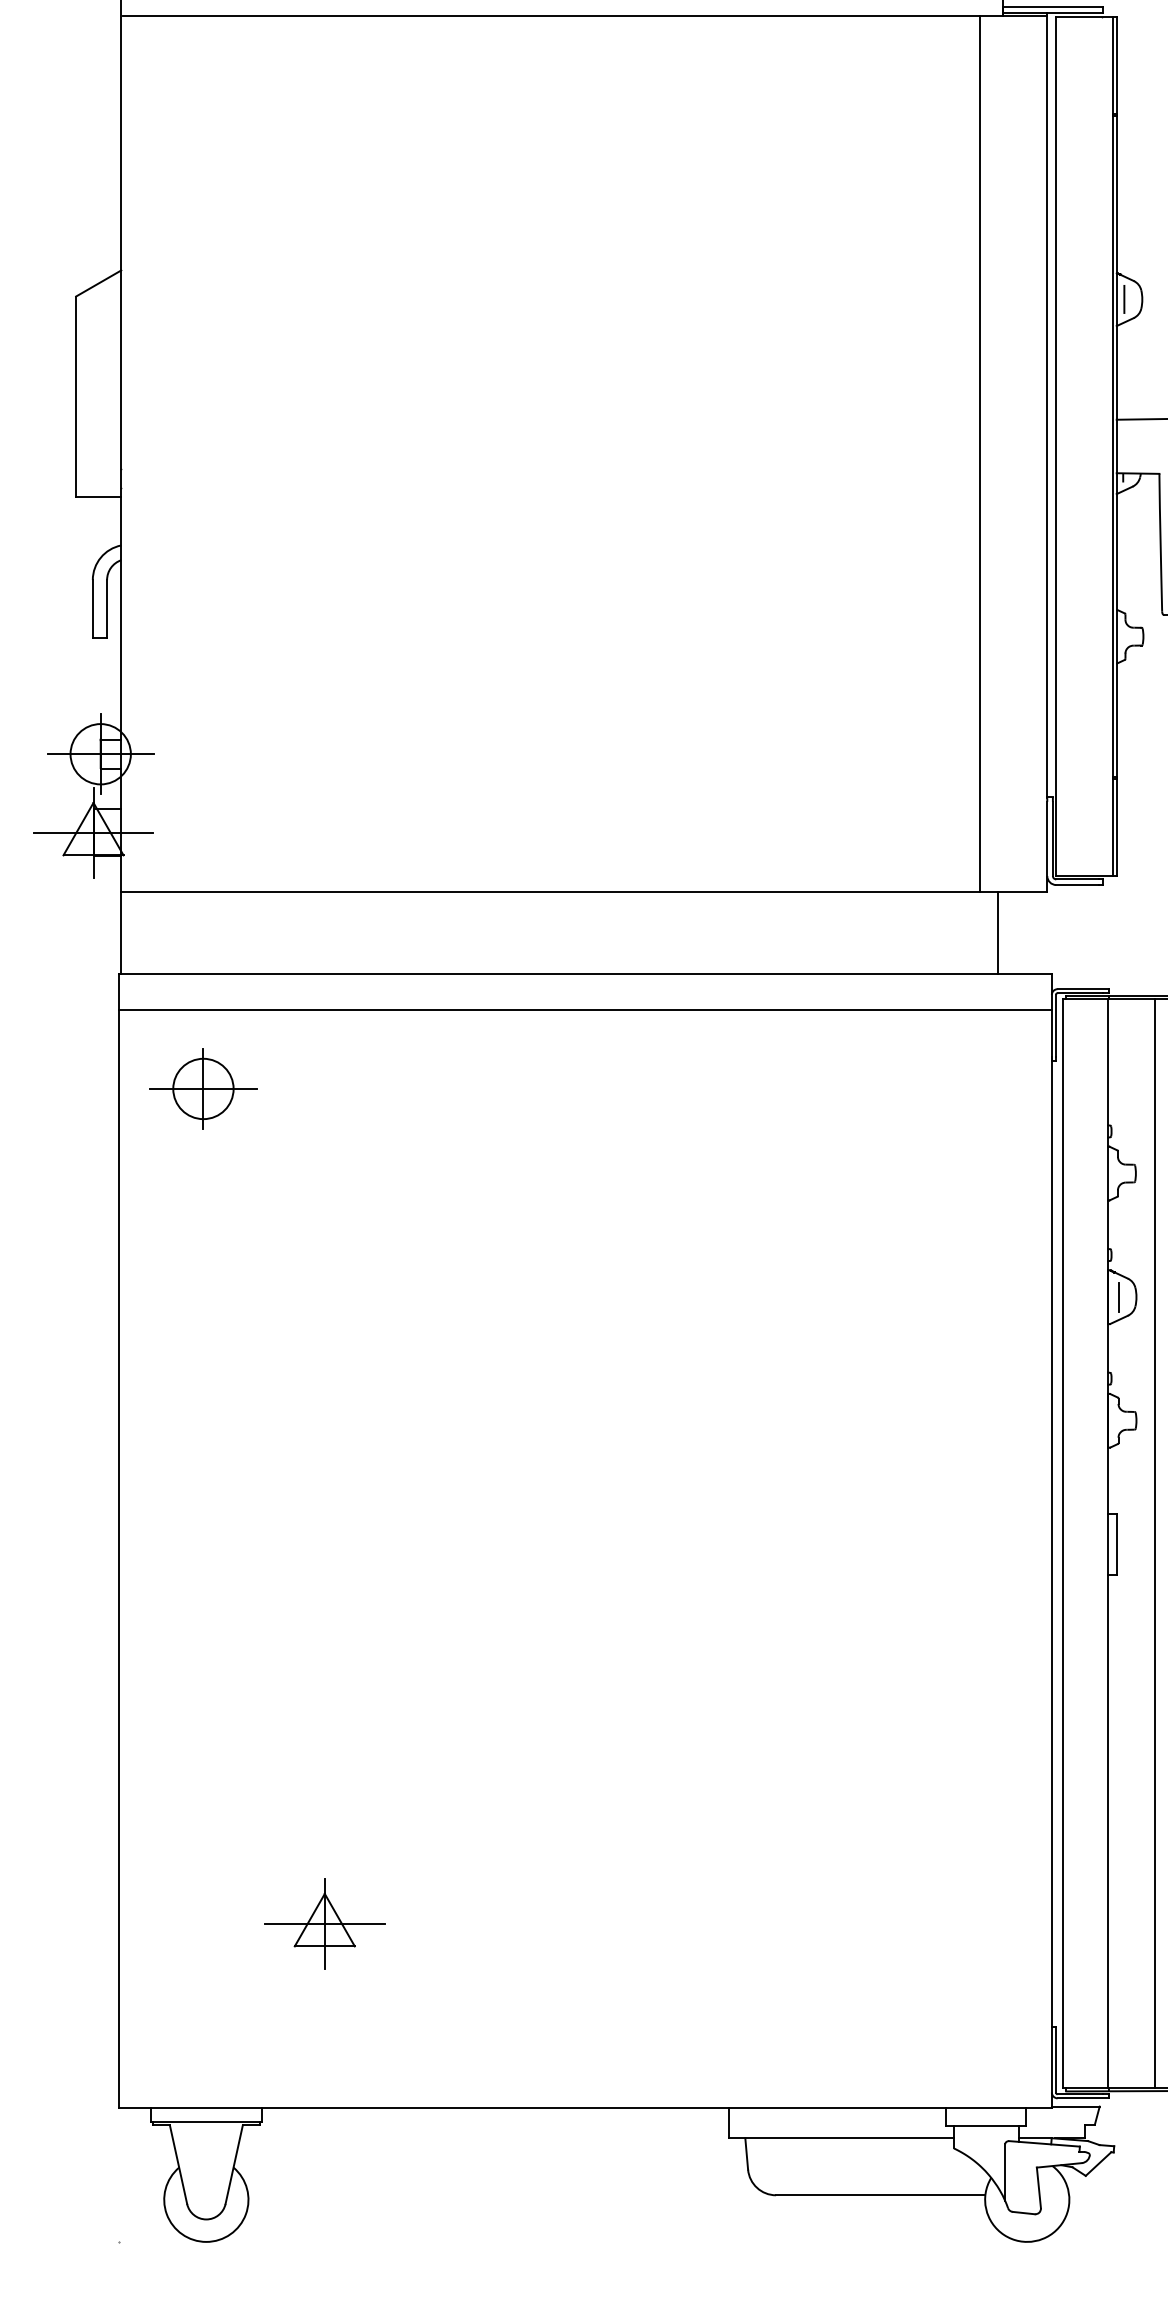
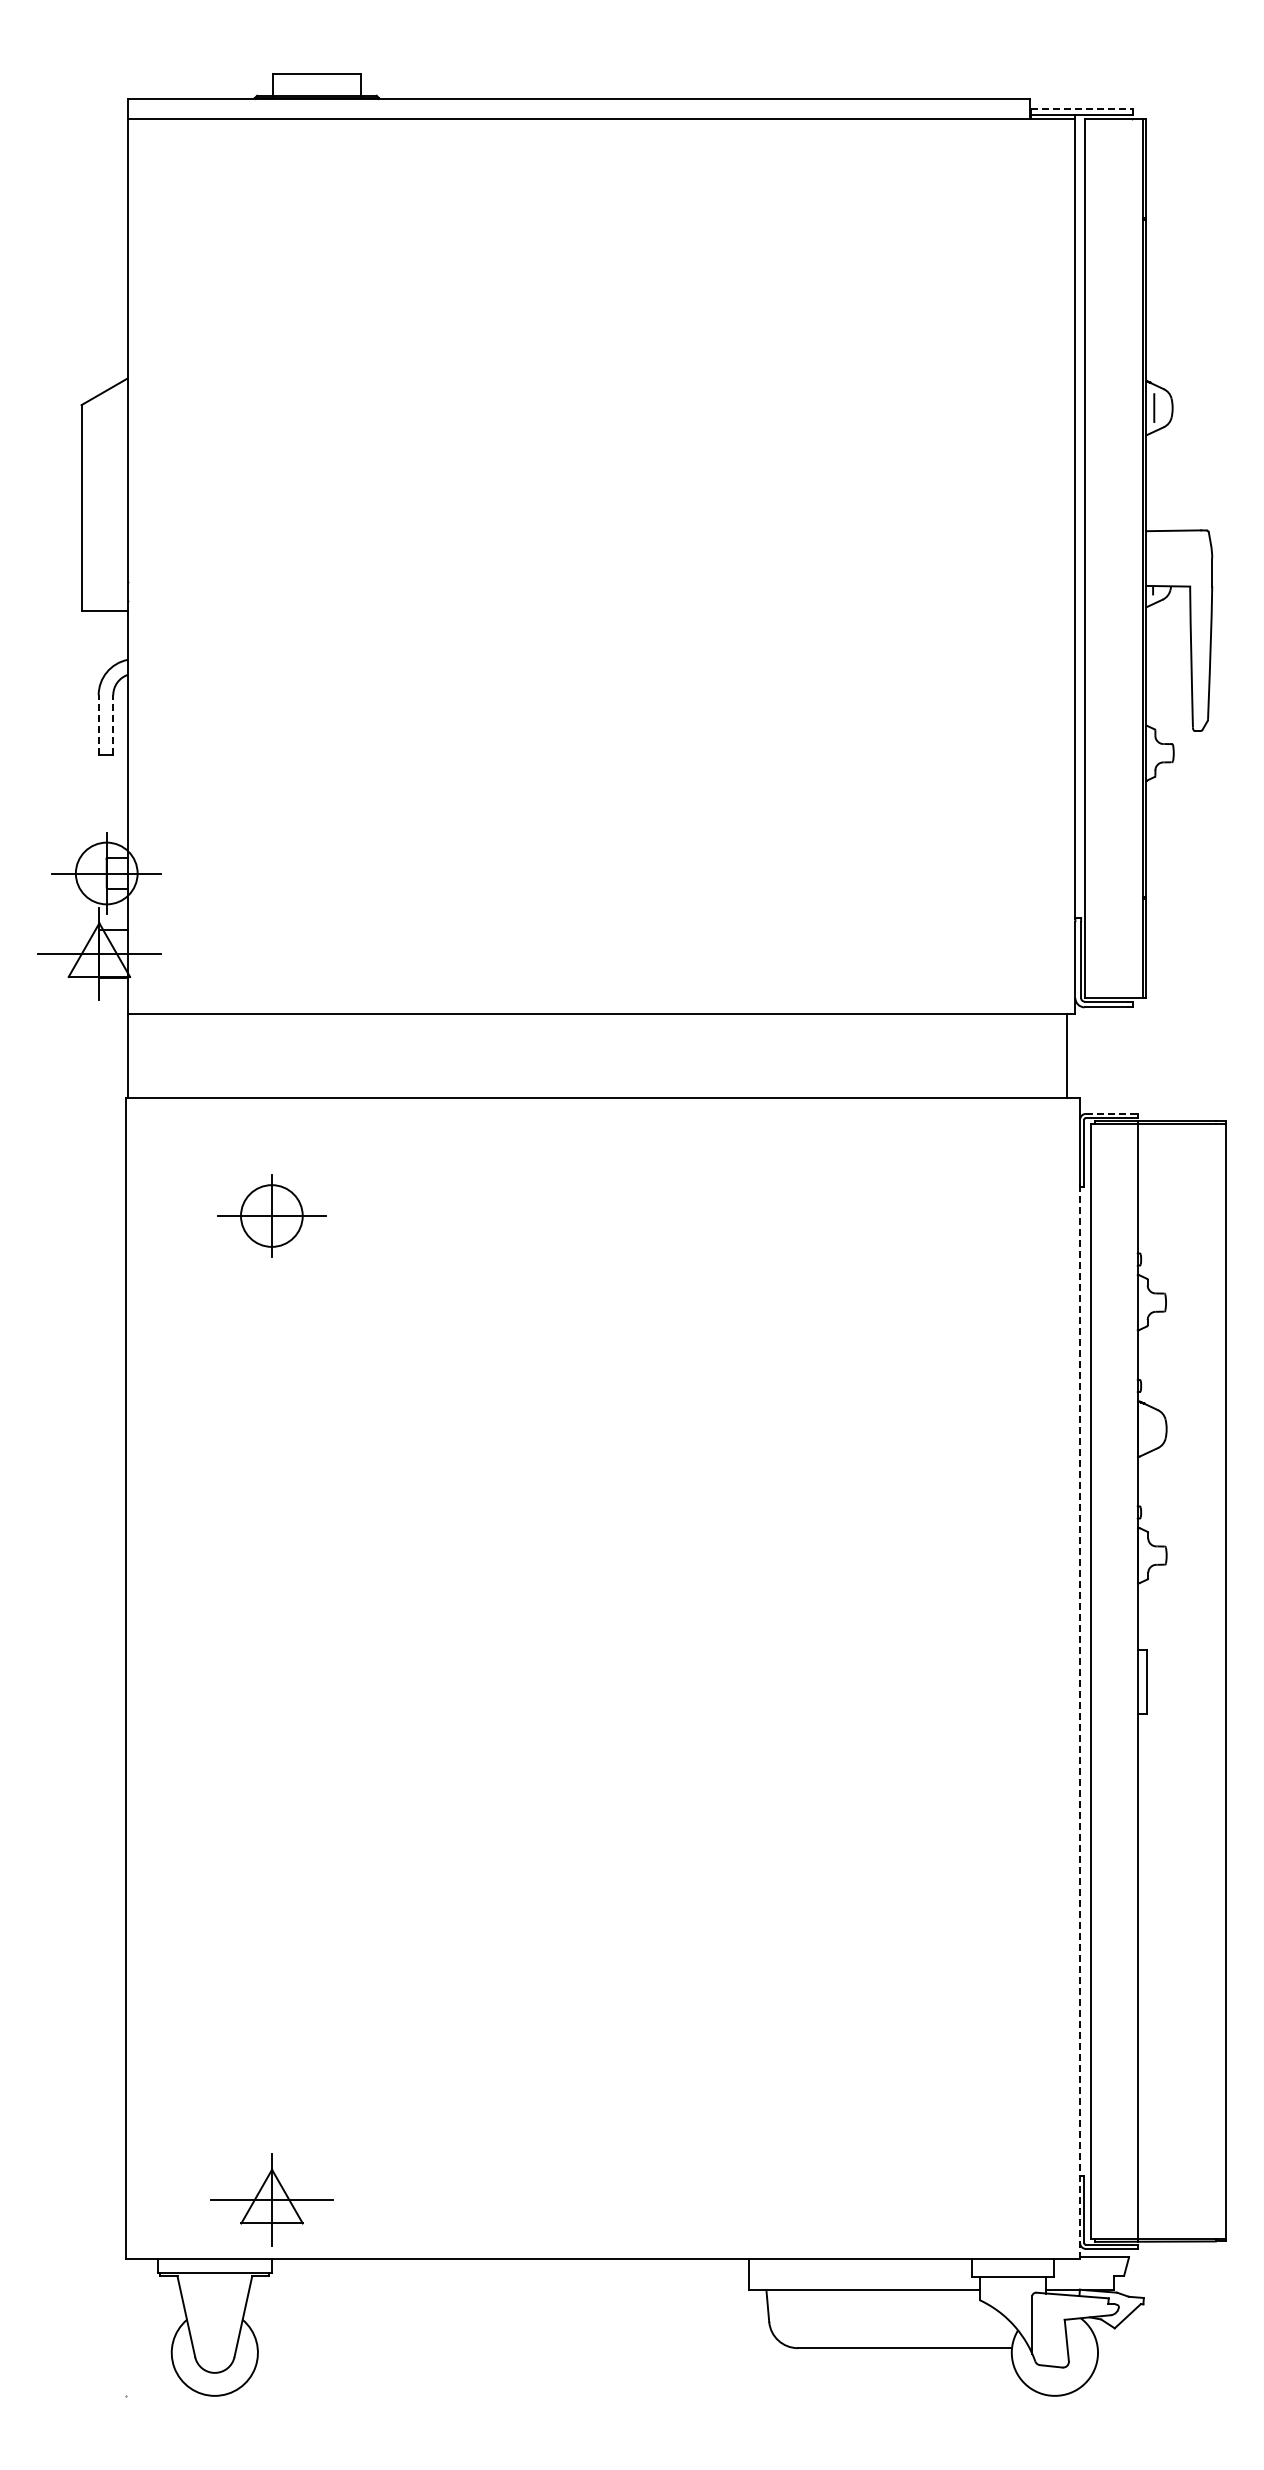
line: (1054, 7) -> (1082, 109), solid -> dashed
line: (979, 454) -> (1006, 566), removed
line: (92, 608) -> (98, 724), solid -> dashed
line: (107, 608) -> (113, 724), solid -> dashed
line: (998, 933) -> (1067, 1056), moved
line: (1083, 988) -> (1112, 1113), solid -> dashed
line: (585, 1009) -> (602, 1134), removed
part: (203, 1088) -> (271, 1215), moved
line: (1118, 1297) -> (1148, 1429), removed
line: (1154, 1543) -> (1185, 1681), removed
line: (1052, 1583) -> (1080, 1722), solid -> dashed
part: (324, 1922) -> (271, 2199), moved

